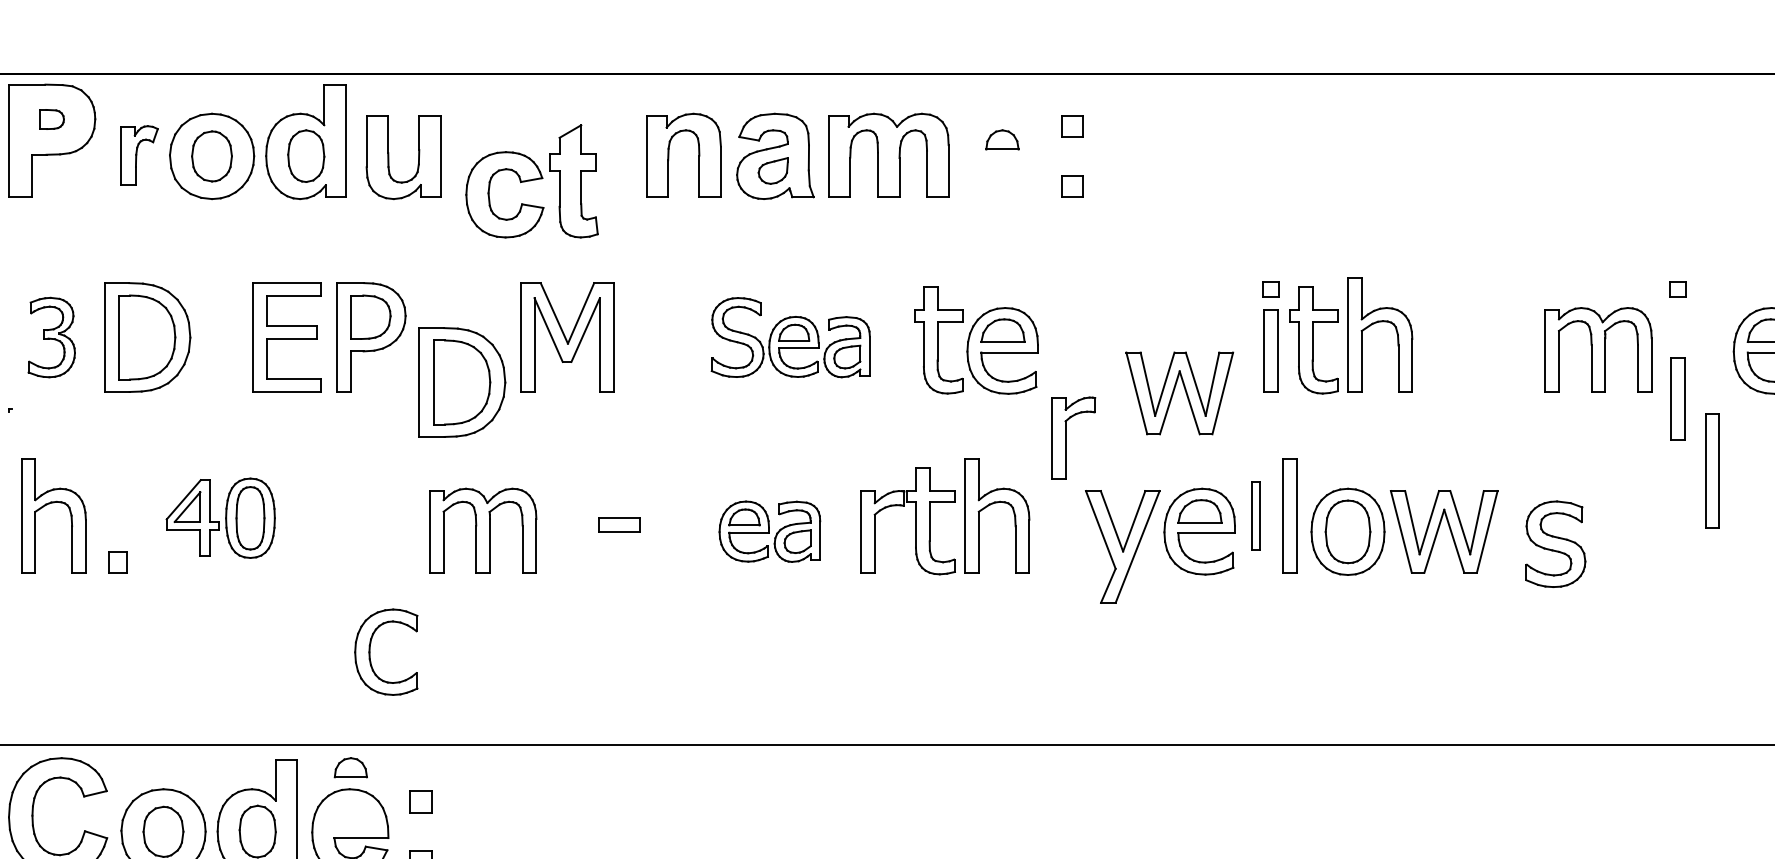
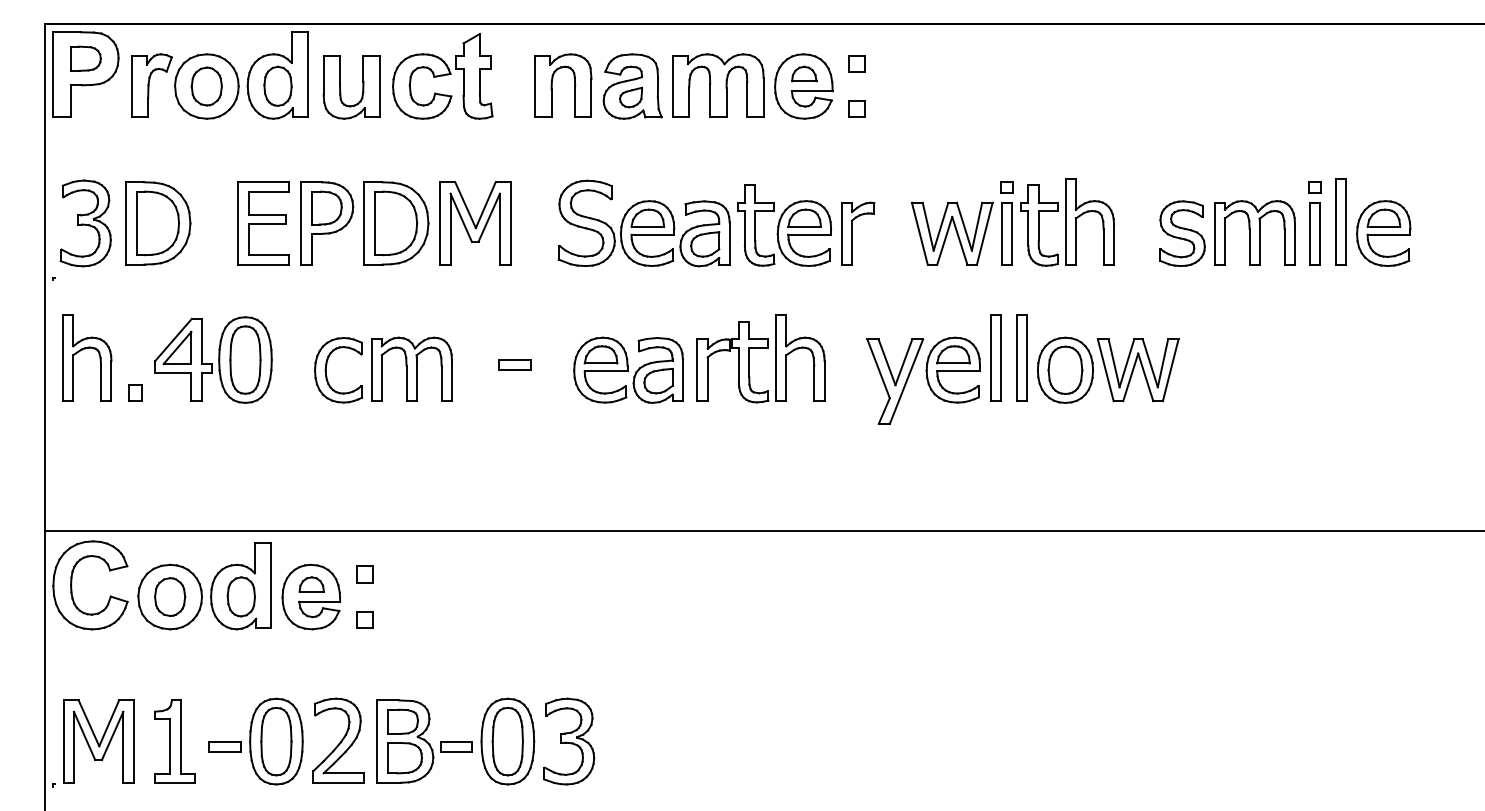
part: (51, 119) -> (85, 58), size x1.67
part: (138, 155) -> (151, 85), size x1.43
part: (1001, 156) -> (803, 86), added
part: (531, 181) -> (442, 76), moved
part: (51, 337) -> (85, 223), size x1.43
part: (791, 337) -> (644, 223), size x1.43
part: (462, 382) -> (396, 223), moved
part: (1180, 393) -> (952, 233), moved
part: (1677, 398) -> (1314, 233), moved
part: (1074, 438) -> (858, 233), moved
part: (1711, 471) -> (1340, 221), moved
part: (1255, 514) -> (995, 357), size x1.67
part: (220, 517) -> (213, 359), size x1.43
part: (769, 530) -> (628, 369), size x1.43
part: (1555, 544) -> (1182, 233), moved
part: (370, 652) -> (326, 370), moved
part: (350, 767) -> (311, 584), moved

